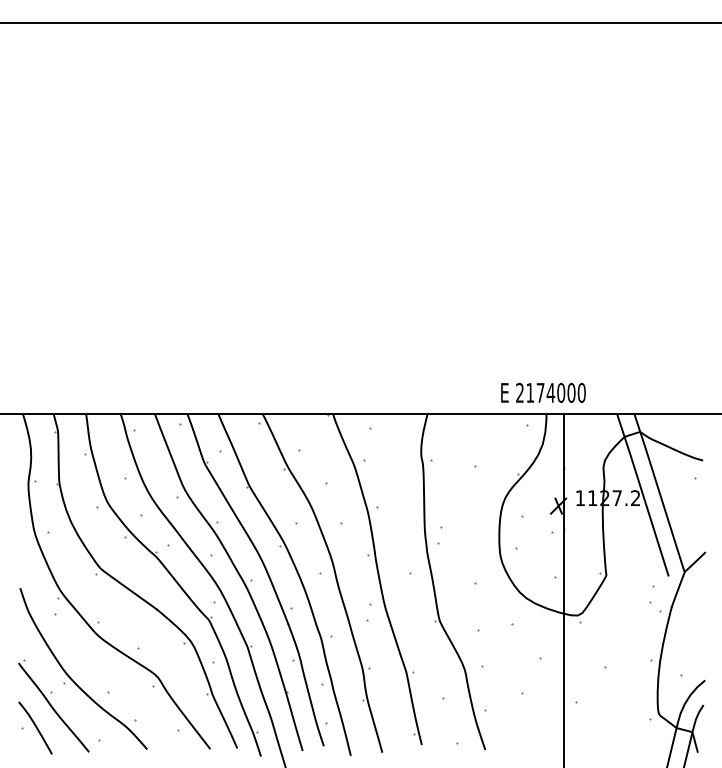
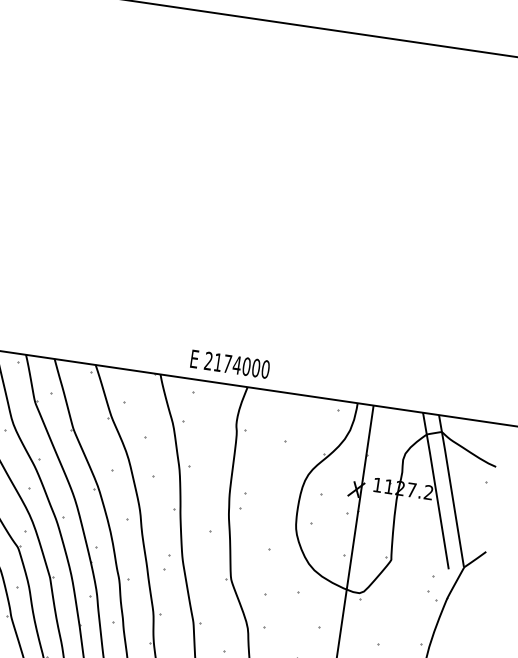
text: (543, 392) -> (230, 363), moved

